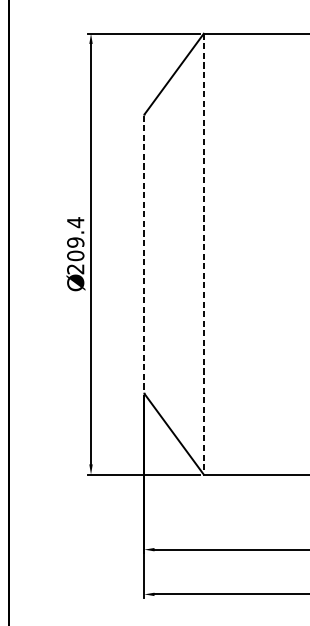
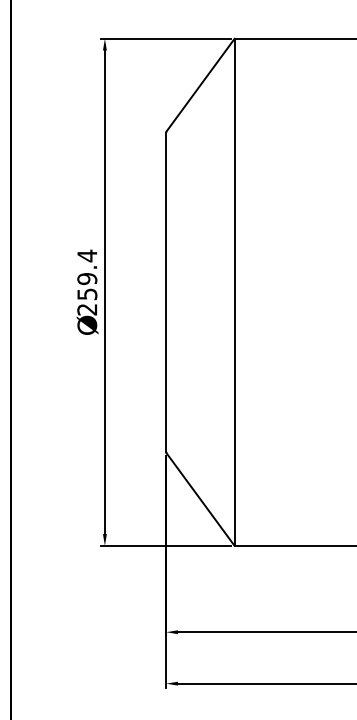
line: (144, 254) -> (166, 292), dashed -> solid
line: (203, 254) -> (234, 292), dashed -> solid
text: (75, 256) -> (87, 294), 209.4 -> 259.4

